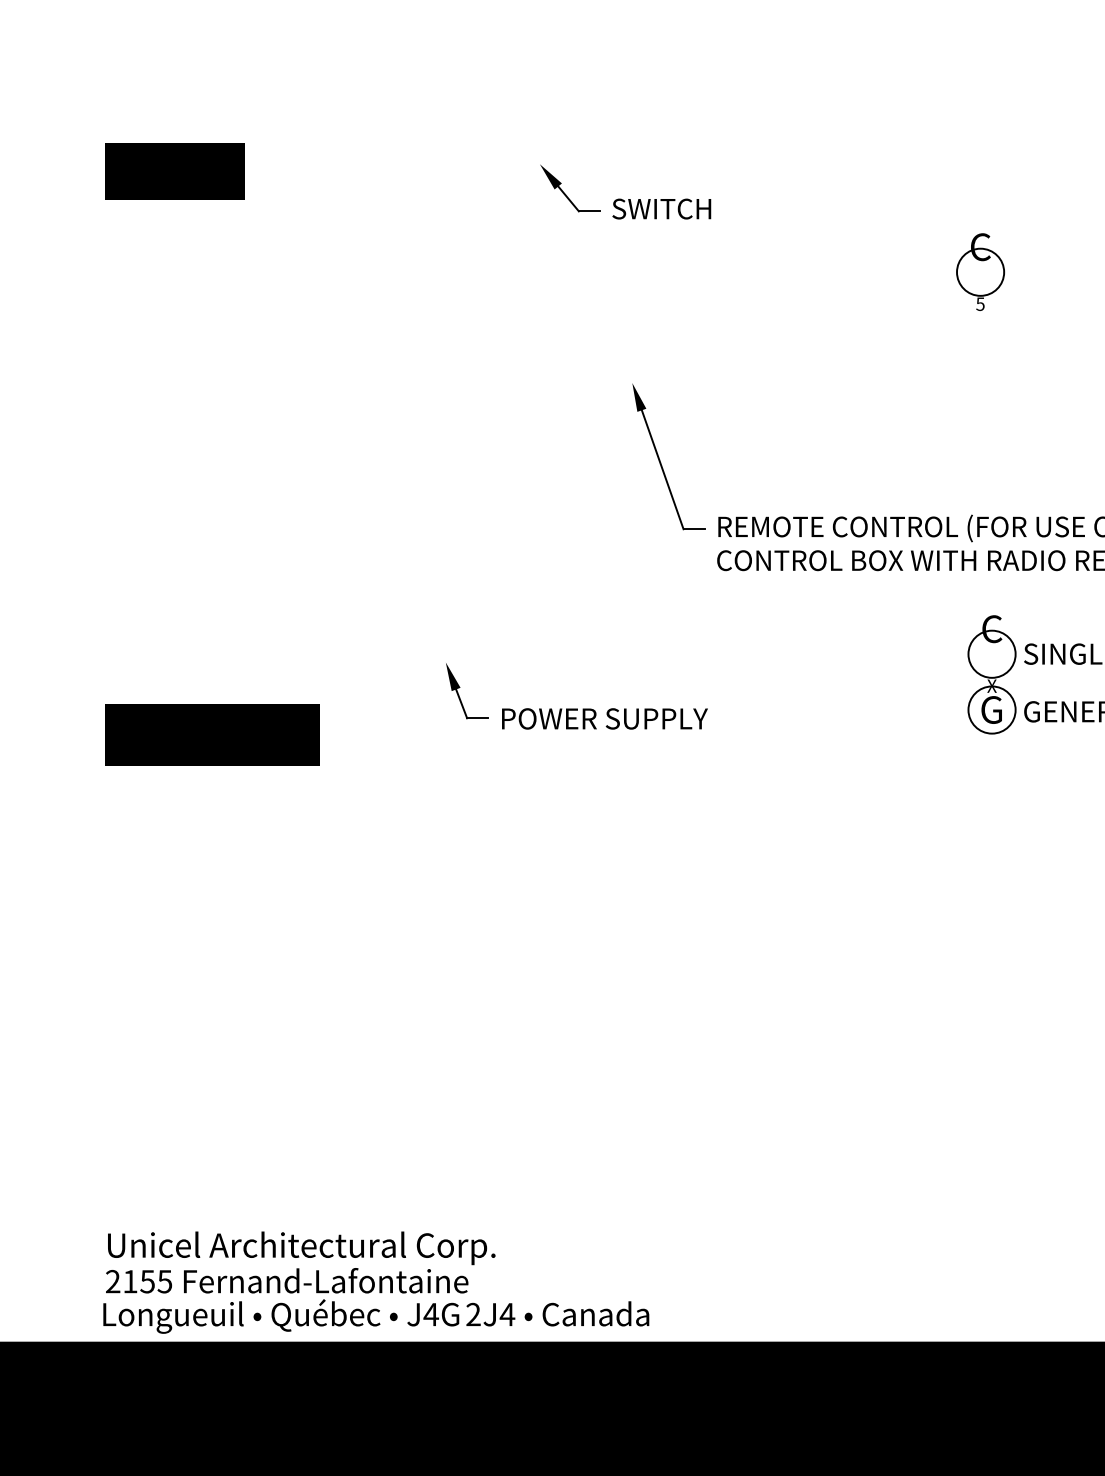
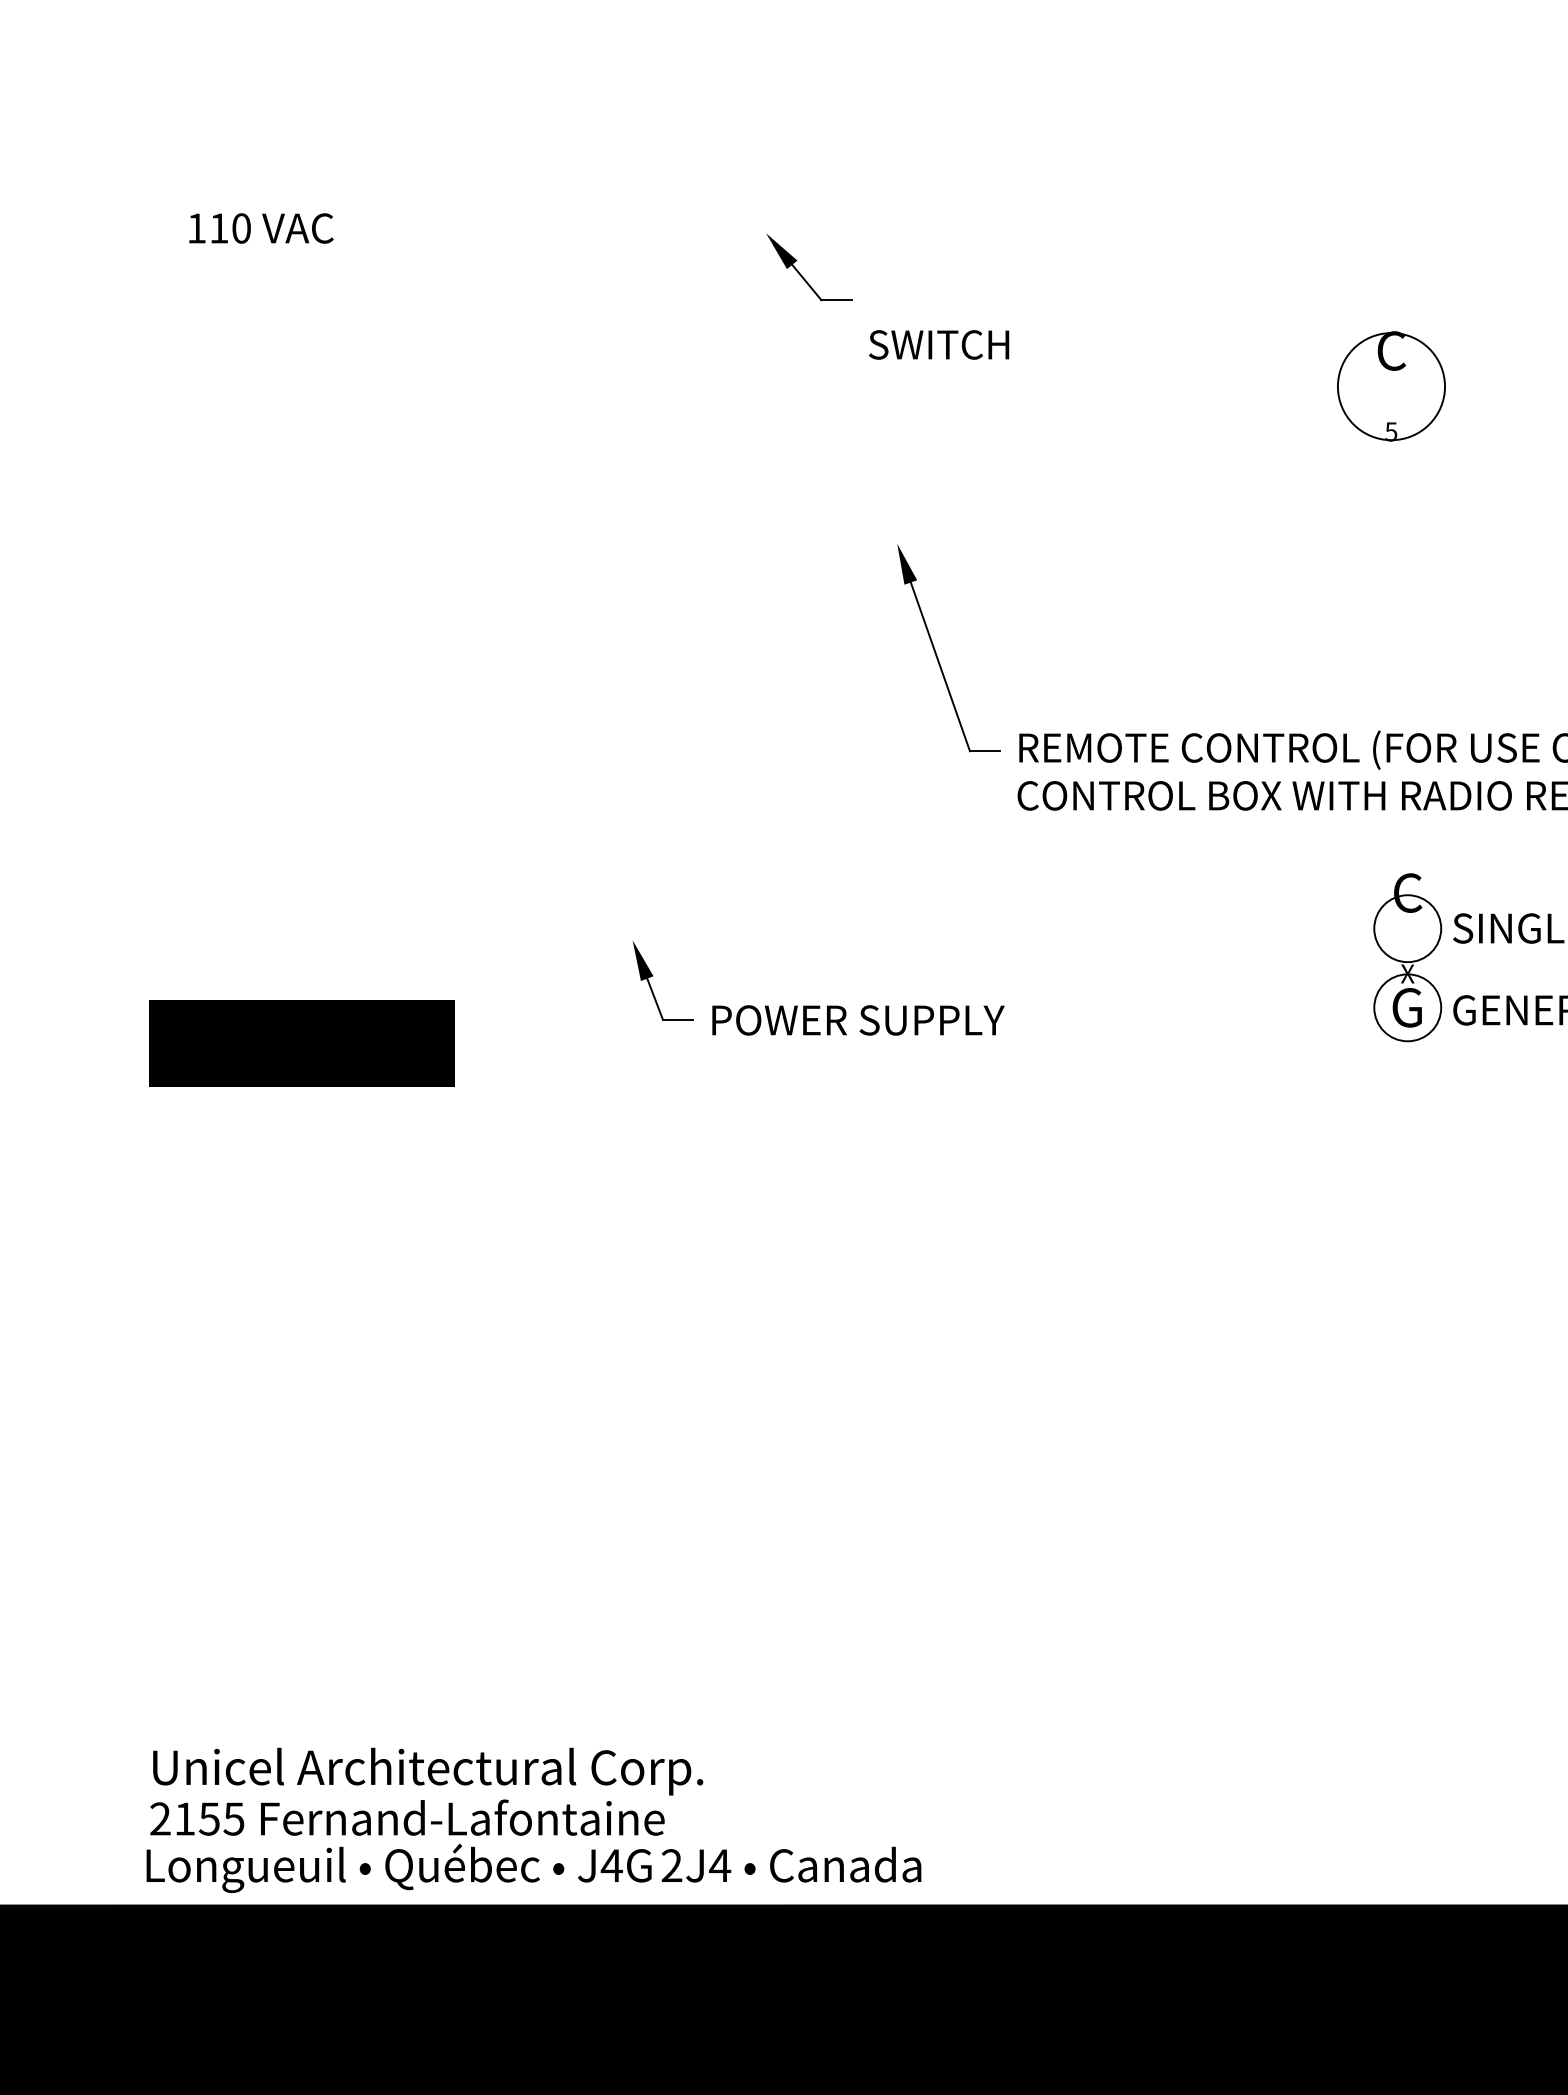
fill: (175, 171) -> (248, 243), removed
text: (662, 208) -> (939, 344), moved
circle: (980, 272) -> (1391, 386), size x1.6

